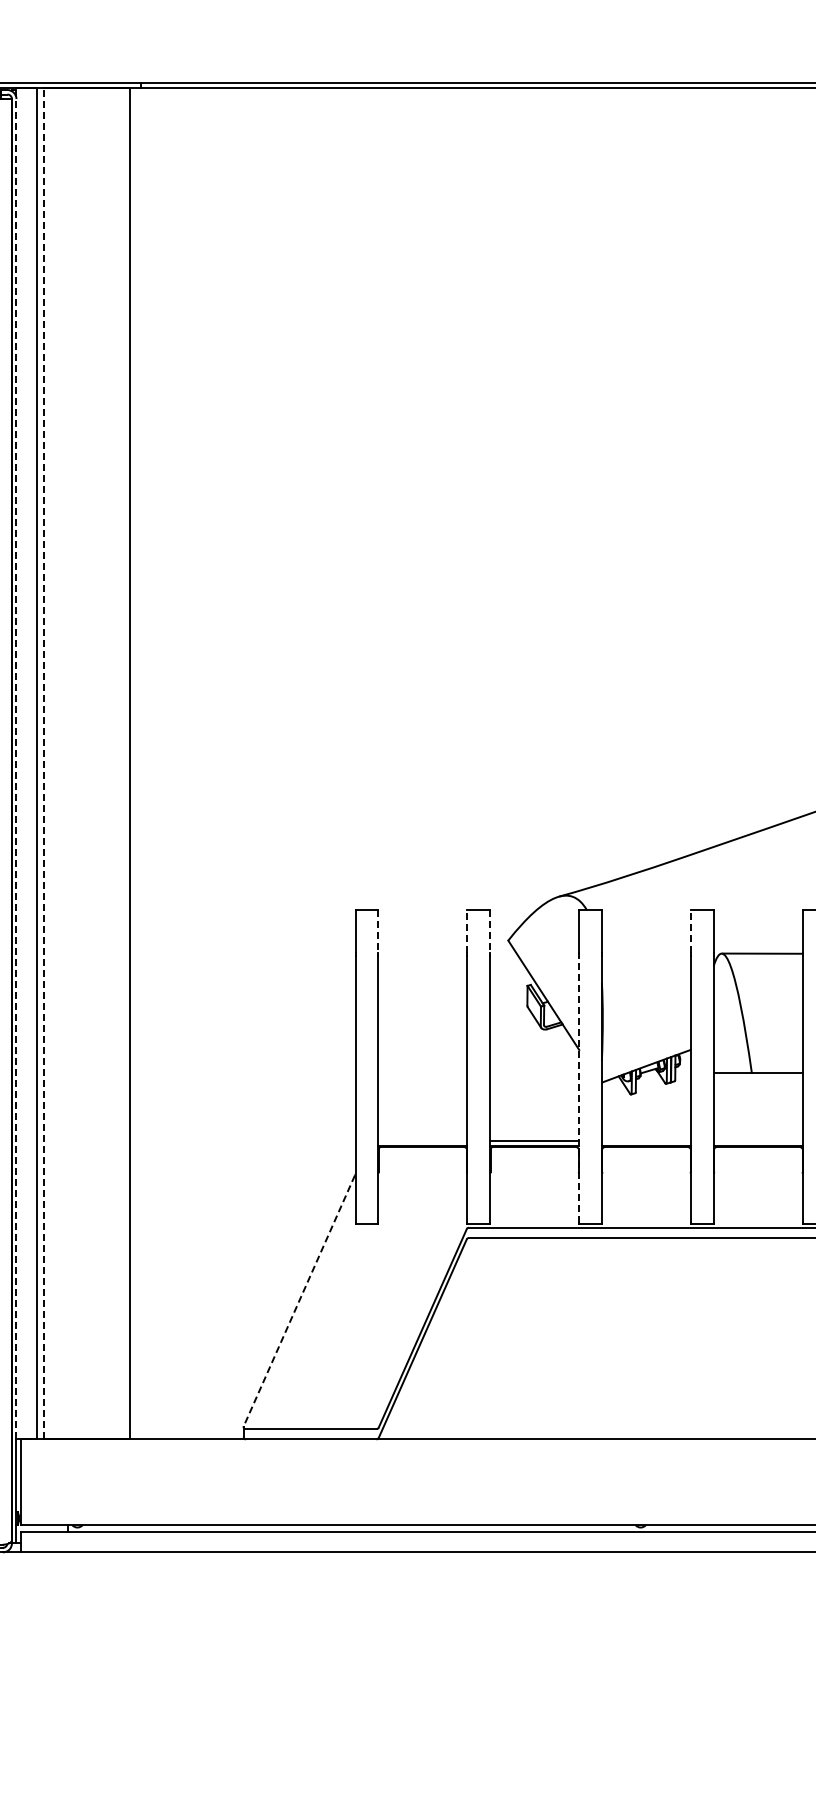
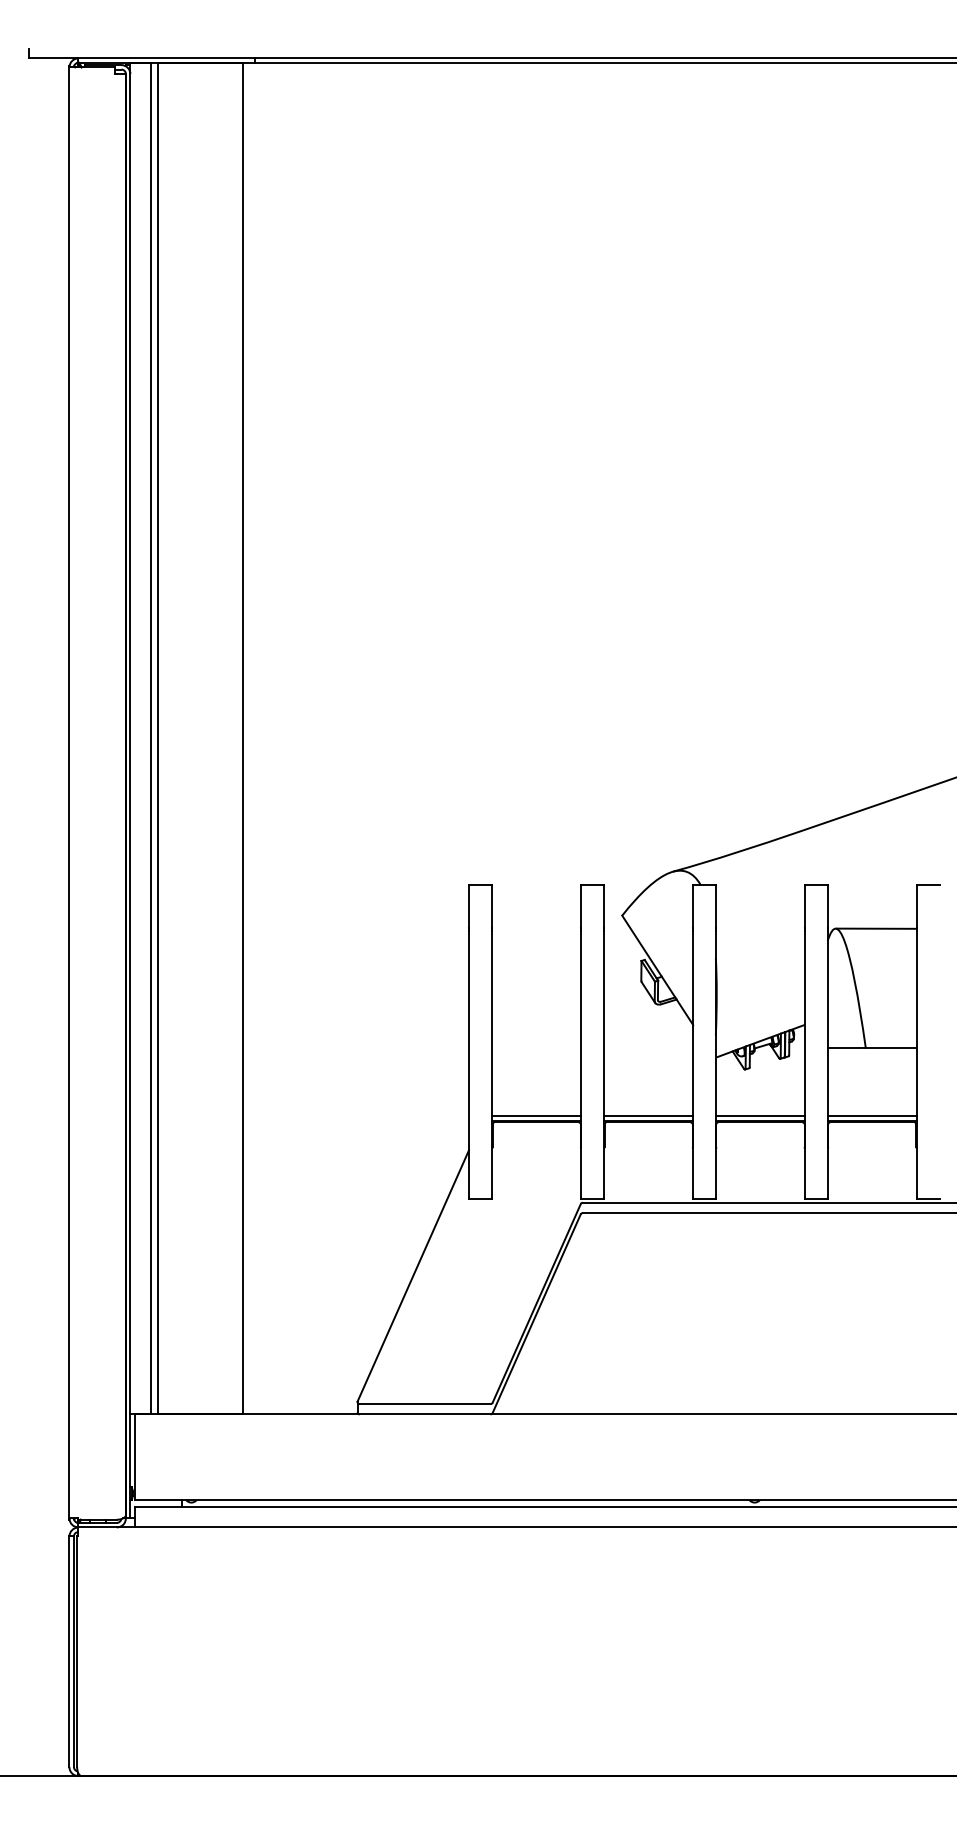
line: (16, 763) -> (130, 738), dashed -> solid
line: (43, 763) -> (157, 738), dashed -> solid
line: (467, 931) -> (581, 906), dashed -> solid
line: (691, 931) -> (805, 906), dashed -> solid
line: (378, 932) -> (492, 907), dashed -> solid
line: (489, 932) -> (603, 907), dashed -> solid
line: (579, 1089) -> (693, 1064), dashed -> solid
line: (422, 1141) -> (536, 1116), added
line: (646, 1141) -> (760, 1116), added
line: (757, 1141) -> (871, 1116), added
line: (299, 1301) -> (413, 1276), dashed -> solid

